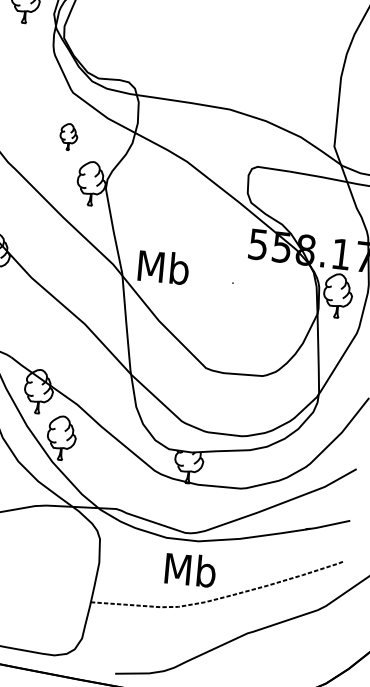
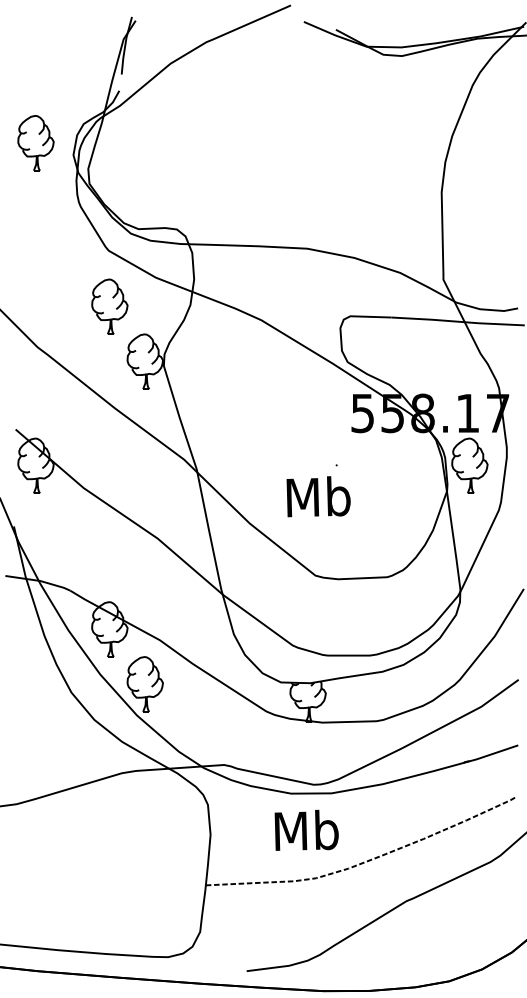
part: (68, 136) -> (109, 306), size x1.67
text: (163, 267) -> (318, 496), moved
text: (190, 569) -> (306, 829), moved

